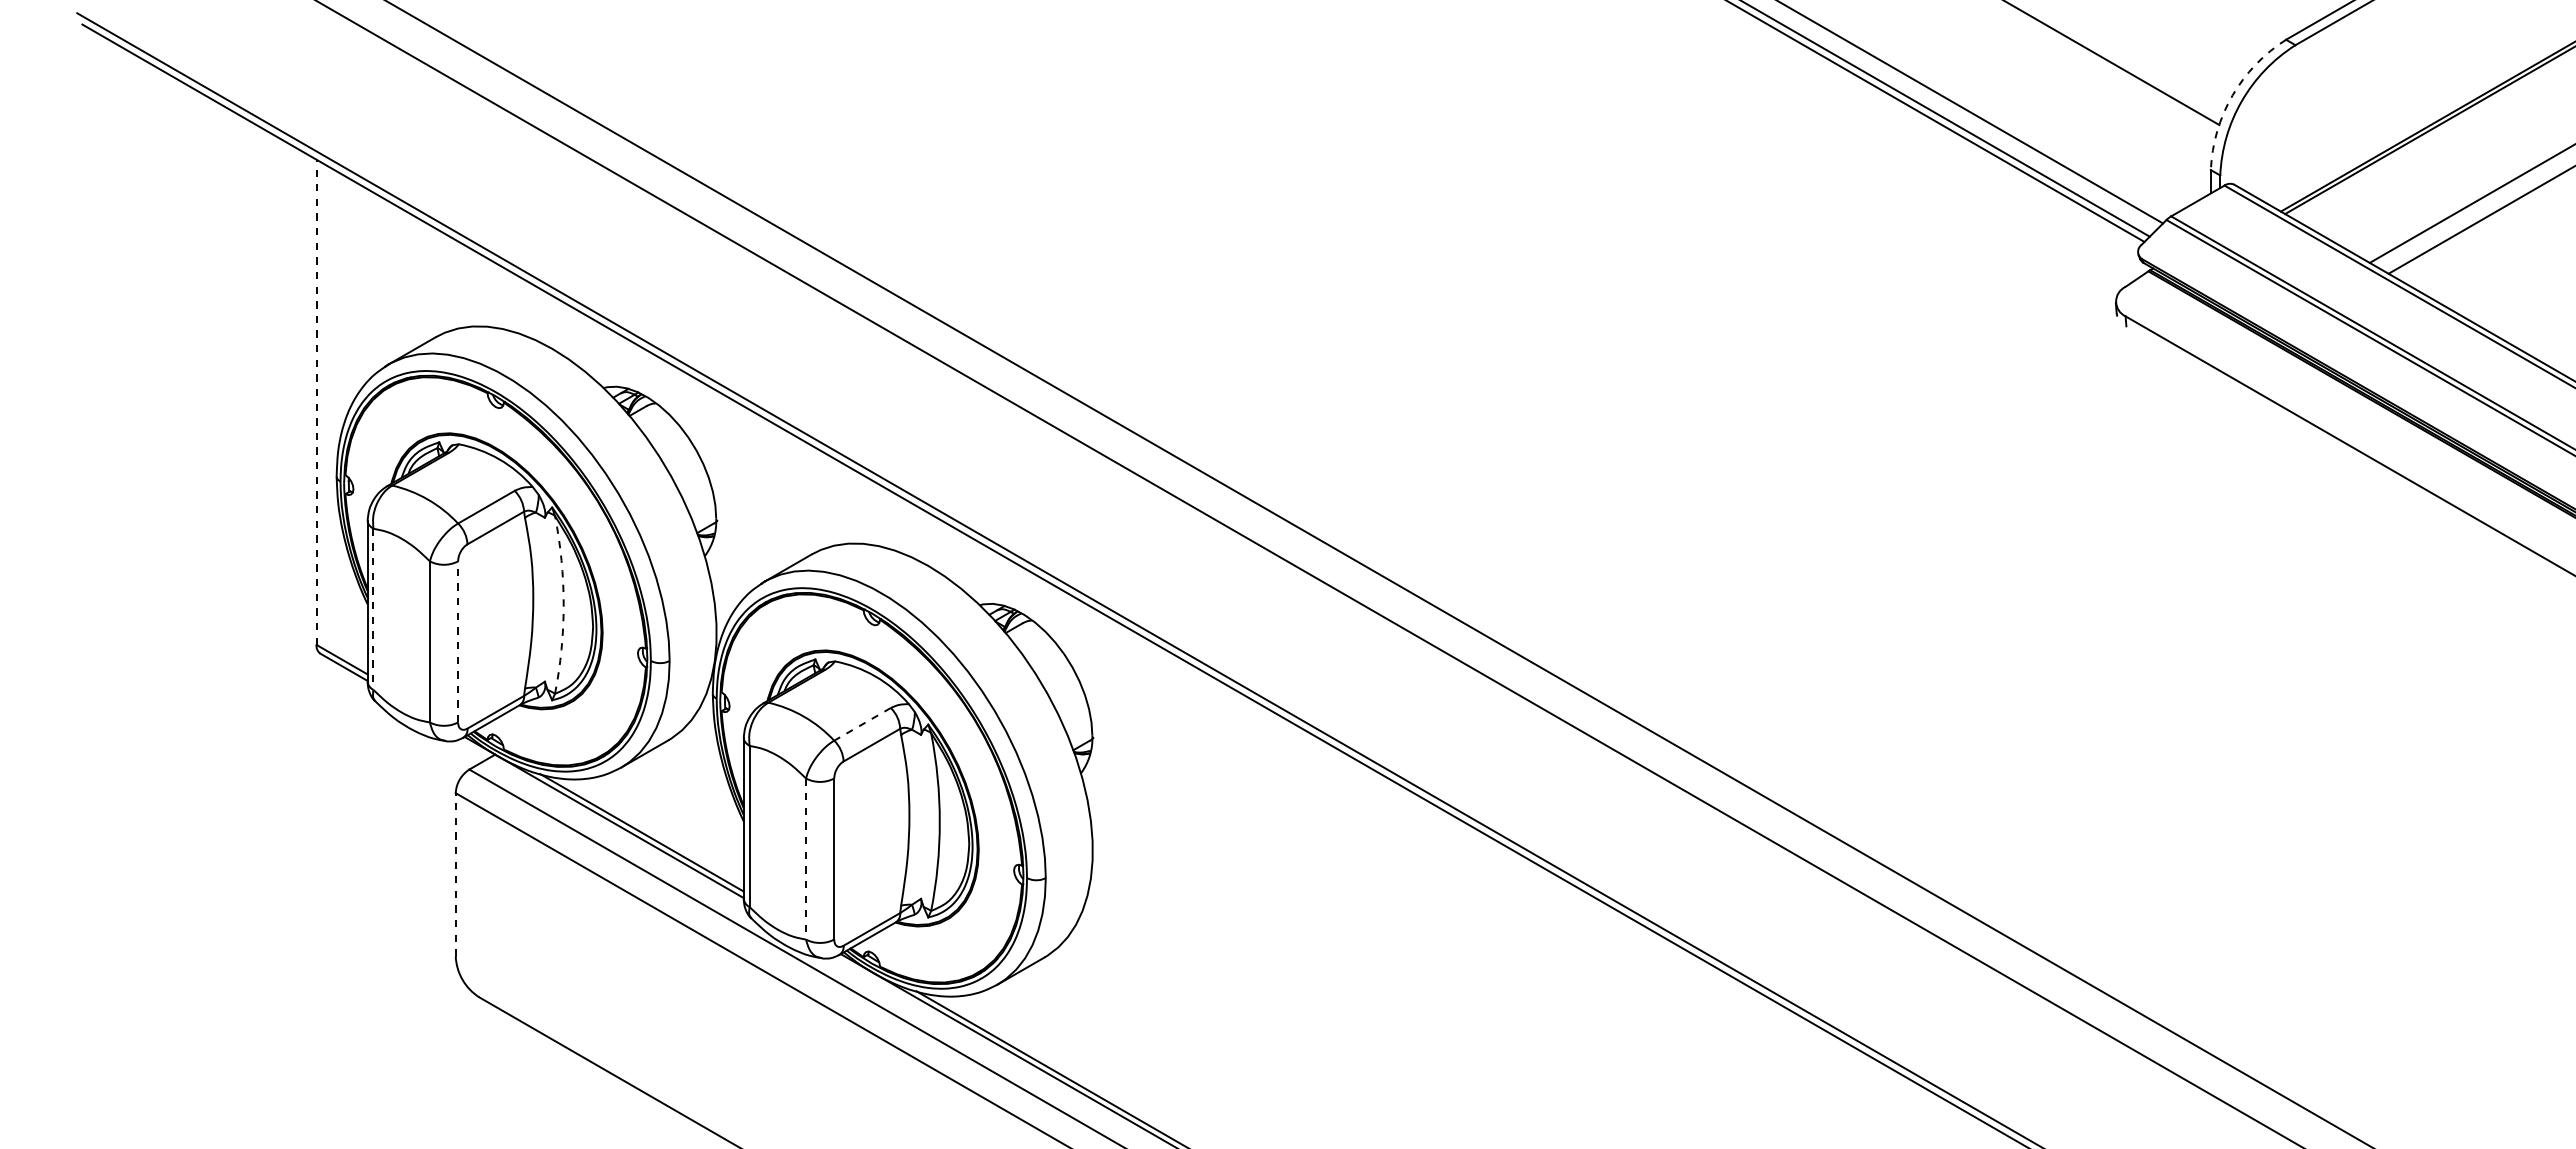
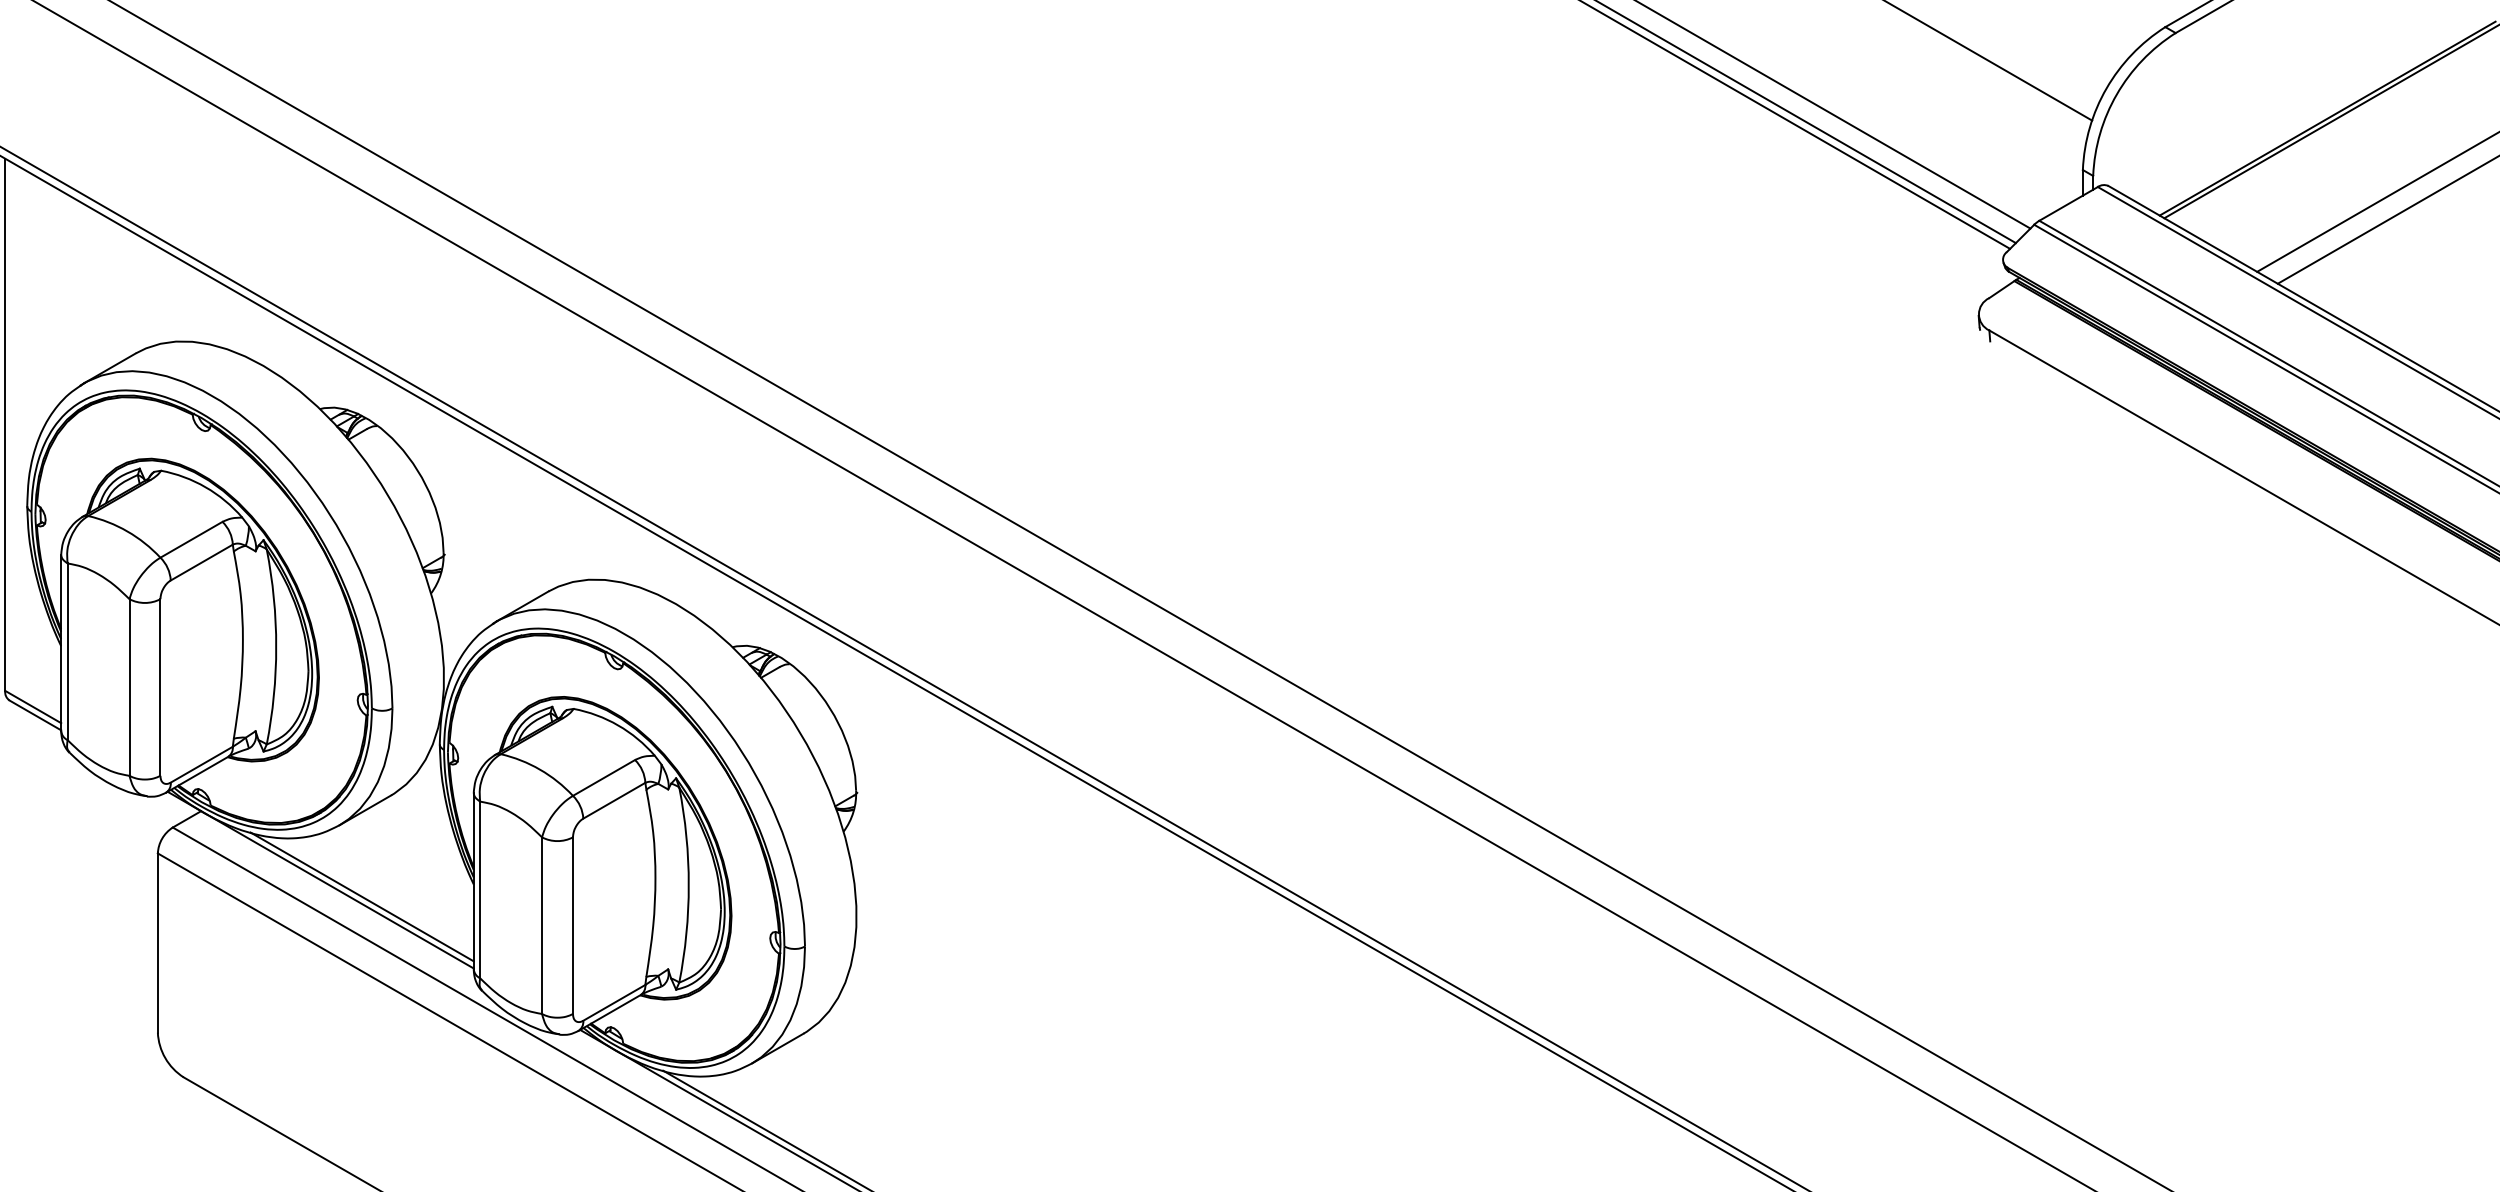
arc: (2232, 95) -> (2106, 88), dashed -> solid
line: (316, 402) -> (5, 424), dashed -> solid
arc: (563, 604) -> (276, 646), dashed -> solid
line: (373, 609) -> (67, 651), dashed -> solid
line: (458, 641) -> (160, 687), dashed -> solid
line: (862, 724) -> (603, 778), dashed -> solid
line: (806, 859) -> (542, 926), dashed -> solid
line: (455, 874) -> (157, 942), dashed -> solid

